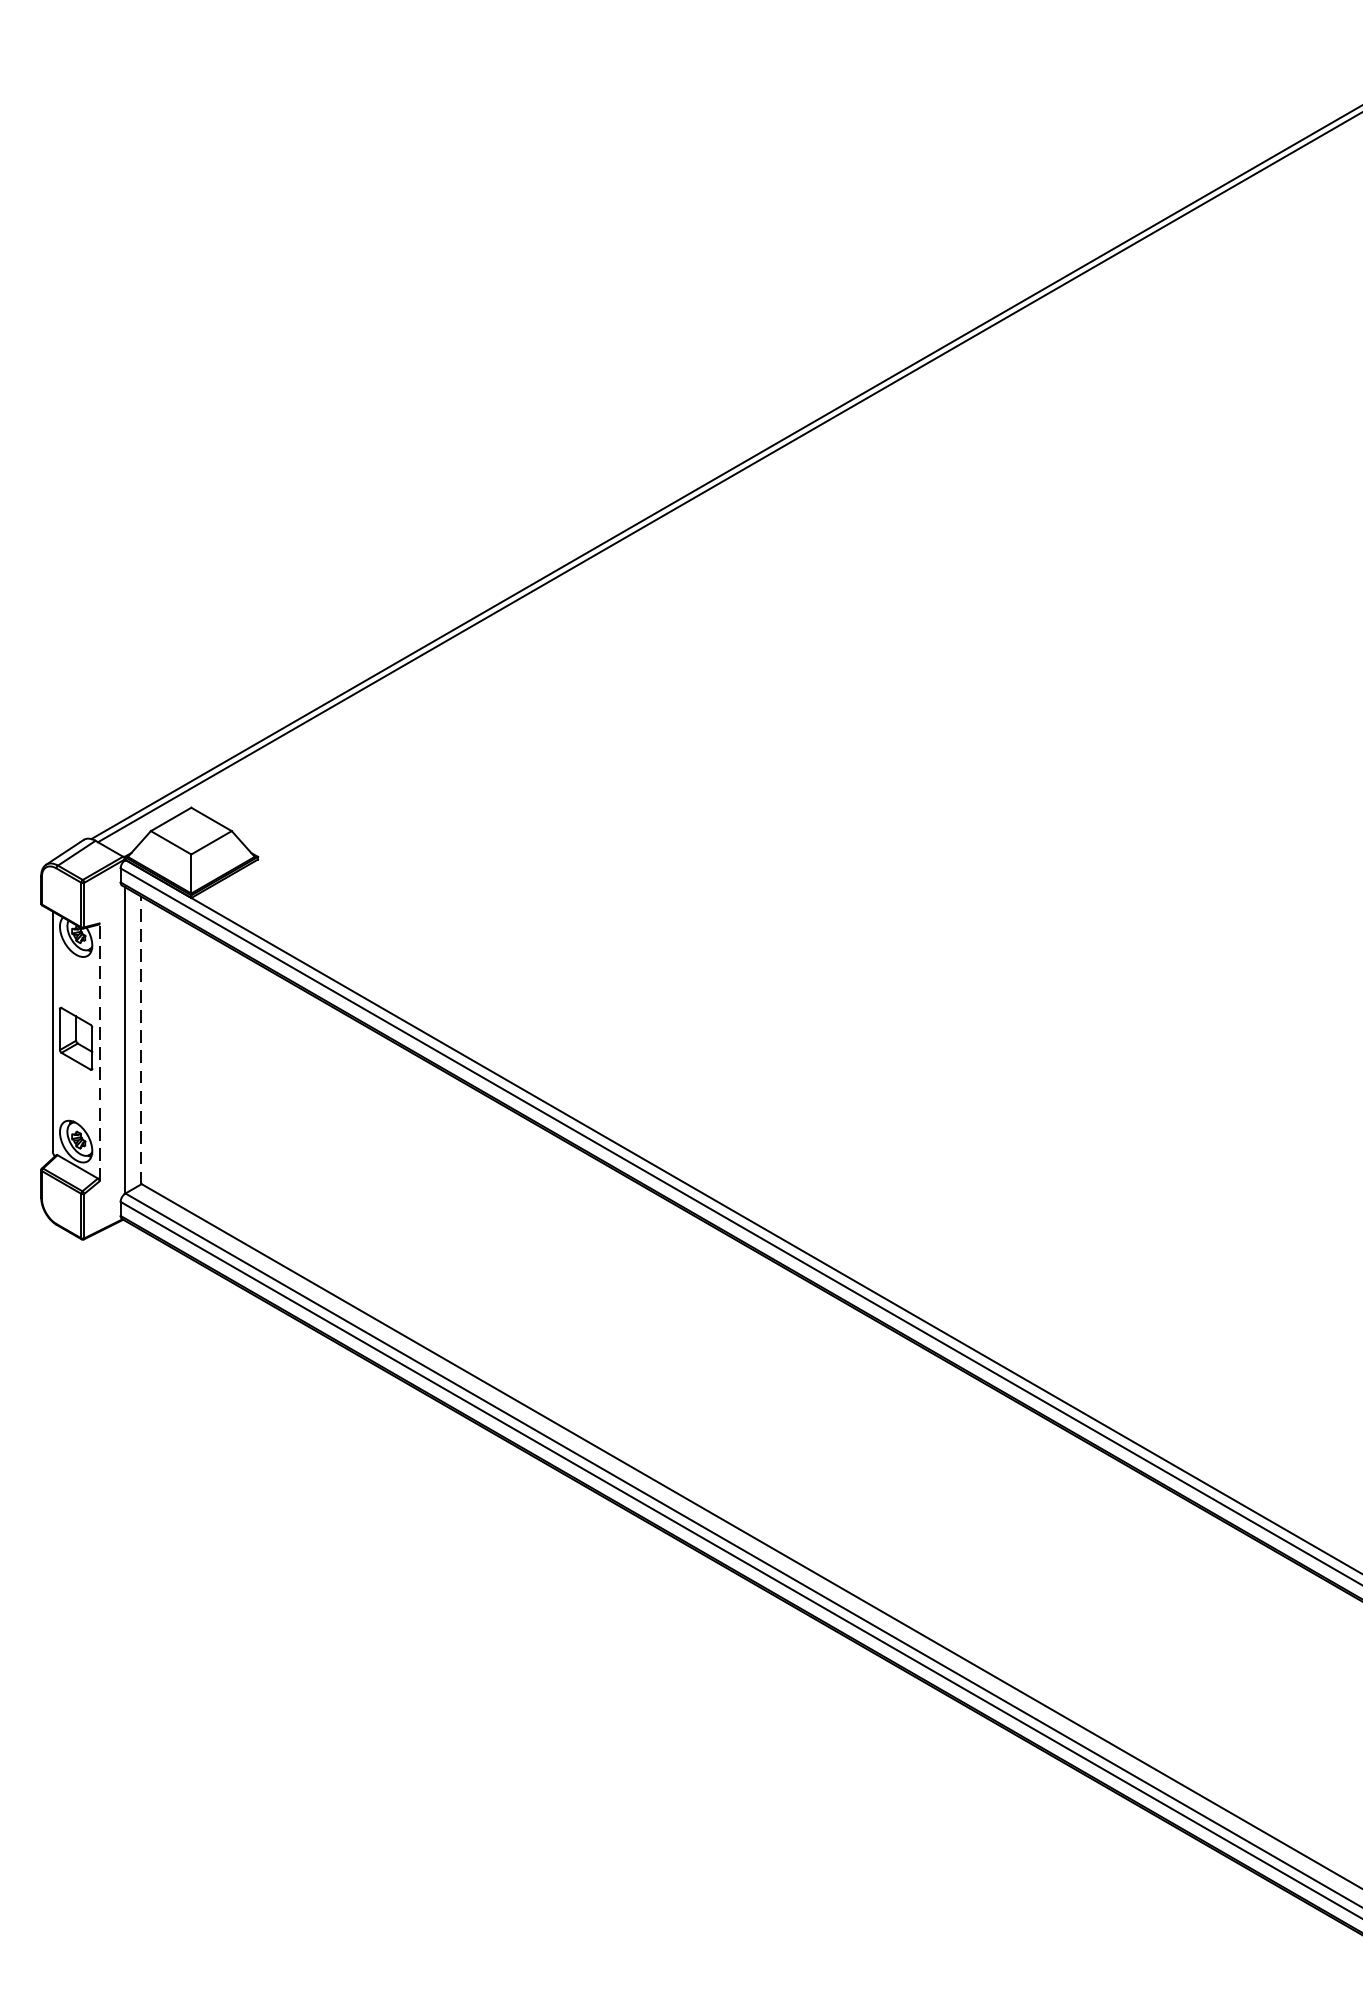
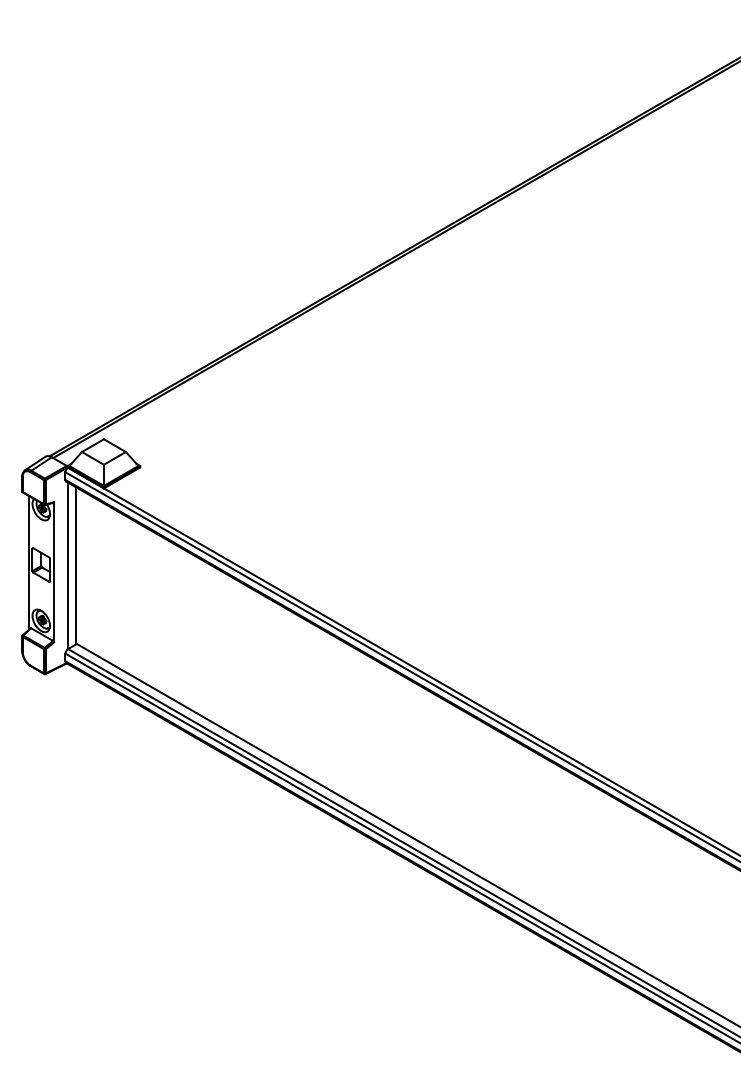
line: (140, 1039) -> (76, 565), dashed -> solid
line: (100, 1050) -> (54, 571), dashed -> solid

